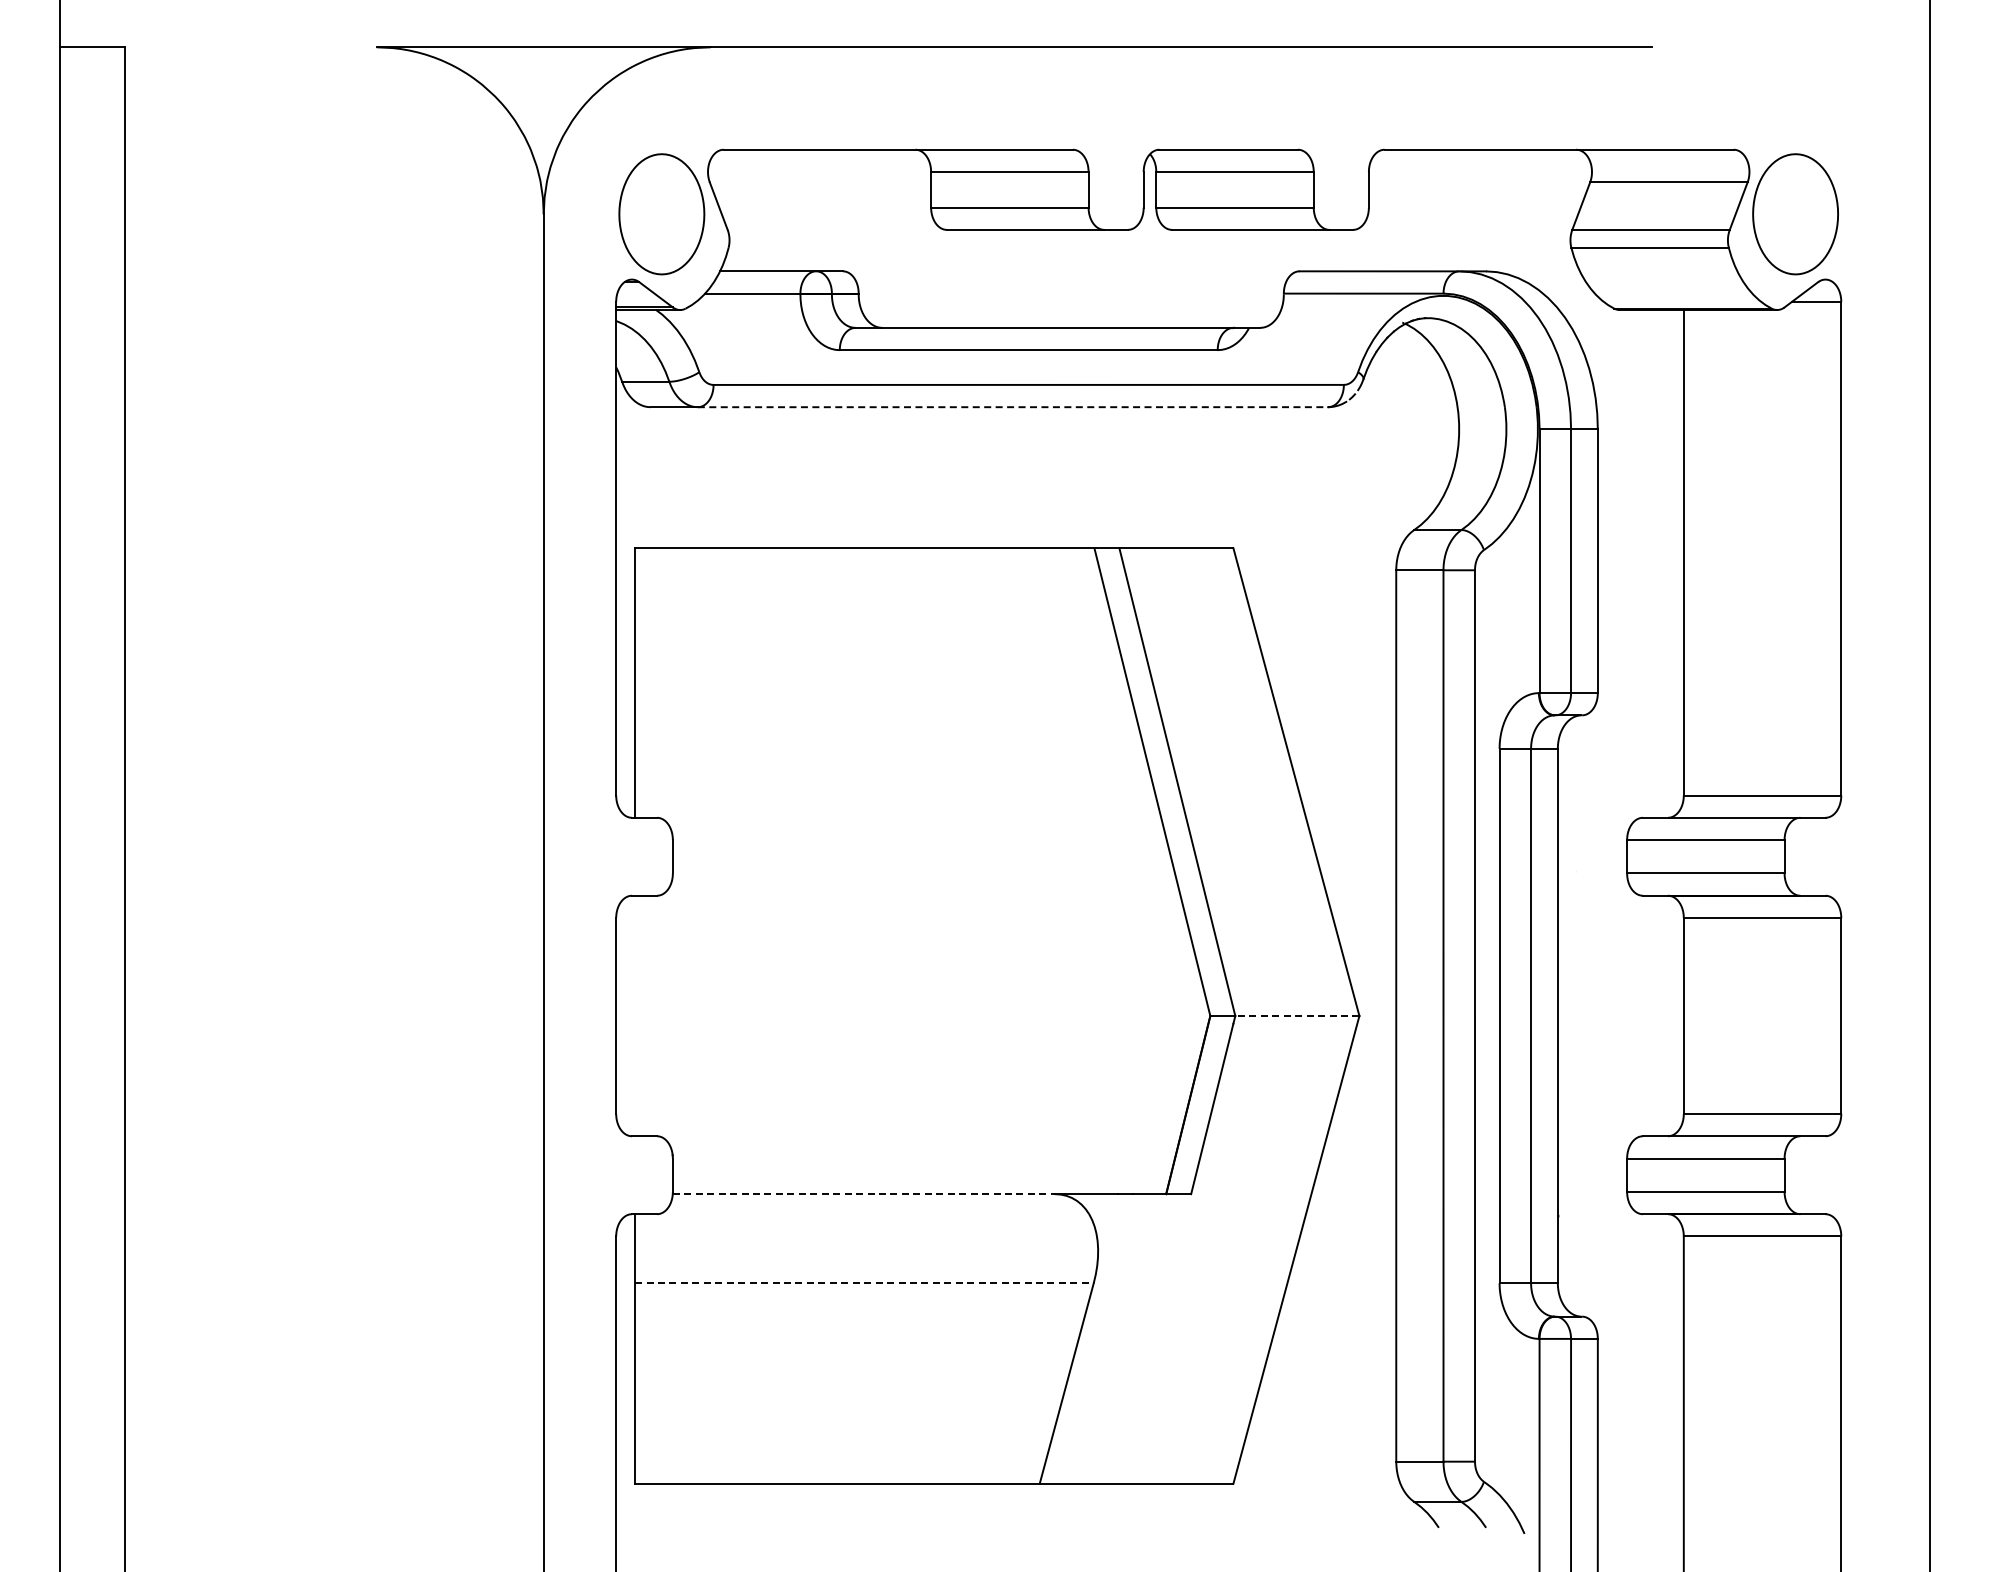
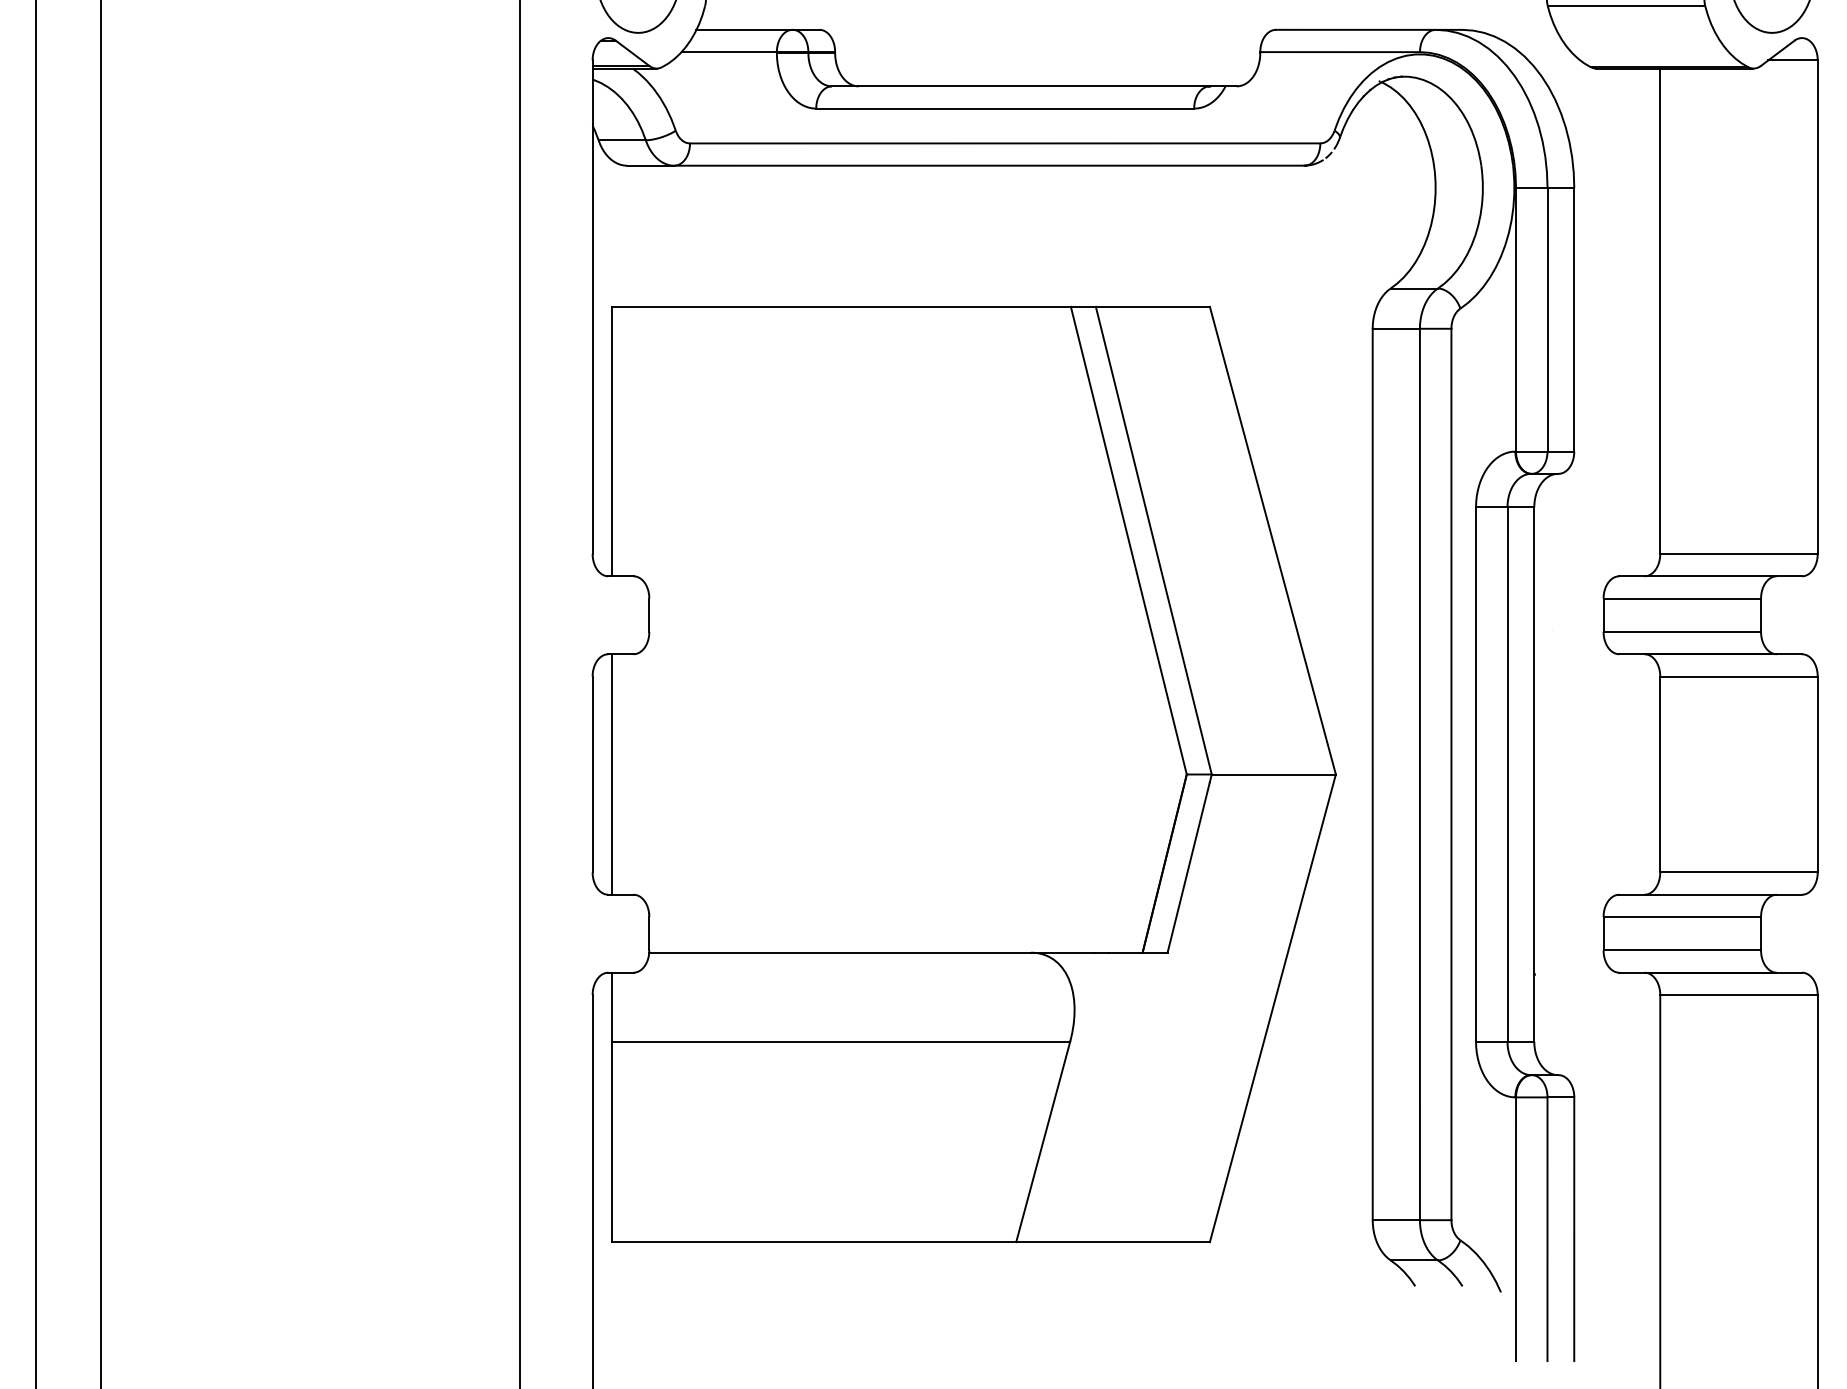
line: (1013, 407) -> (989, 166), dashed -> solid
line: (635, 1015) -> (611, 774), added
line: (1296, 1016) -> (1272, 775), dashed -> solid
line: (863, 1194) -> (839, 953), dashed -> solid
line: (864, 1283) -> (840, 1042), dashed -> solid

